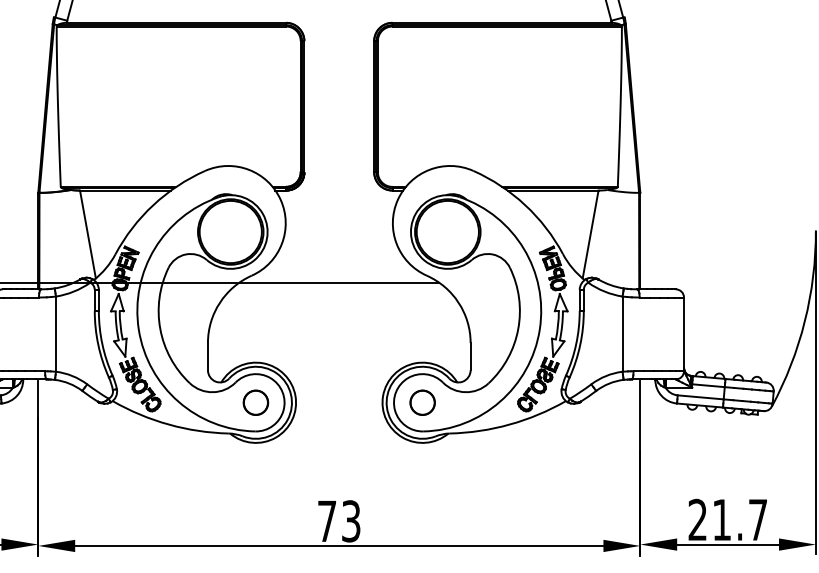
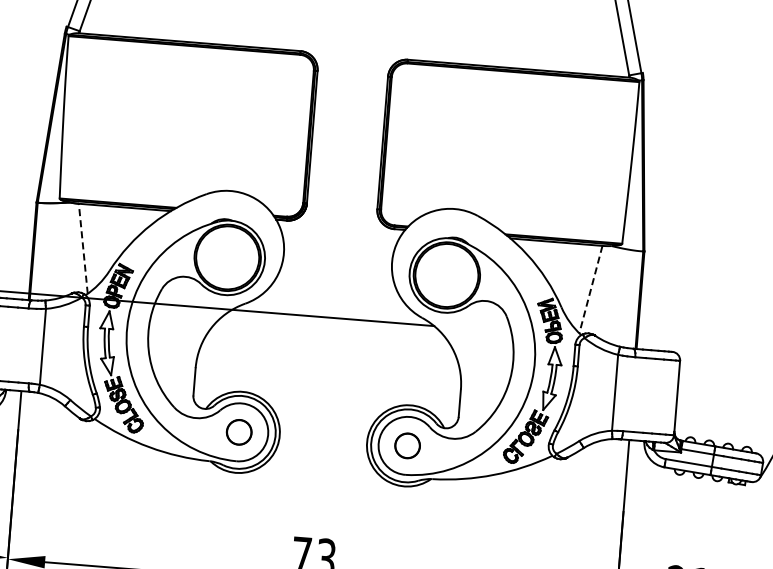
line: (87, 234) -> (82, 248), solid -> dashed
line: (590, 234) -> (590, 289), solid -> dashed

